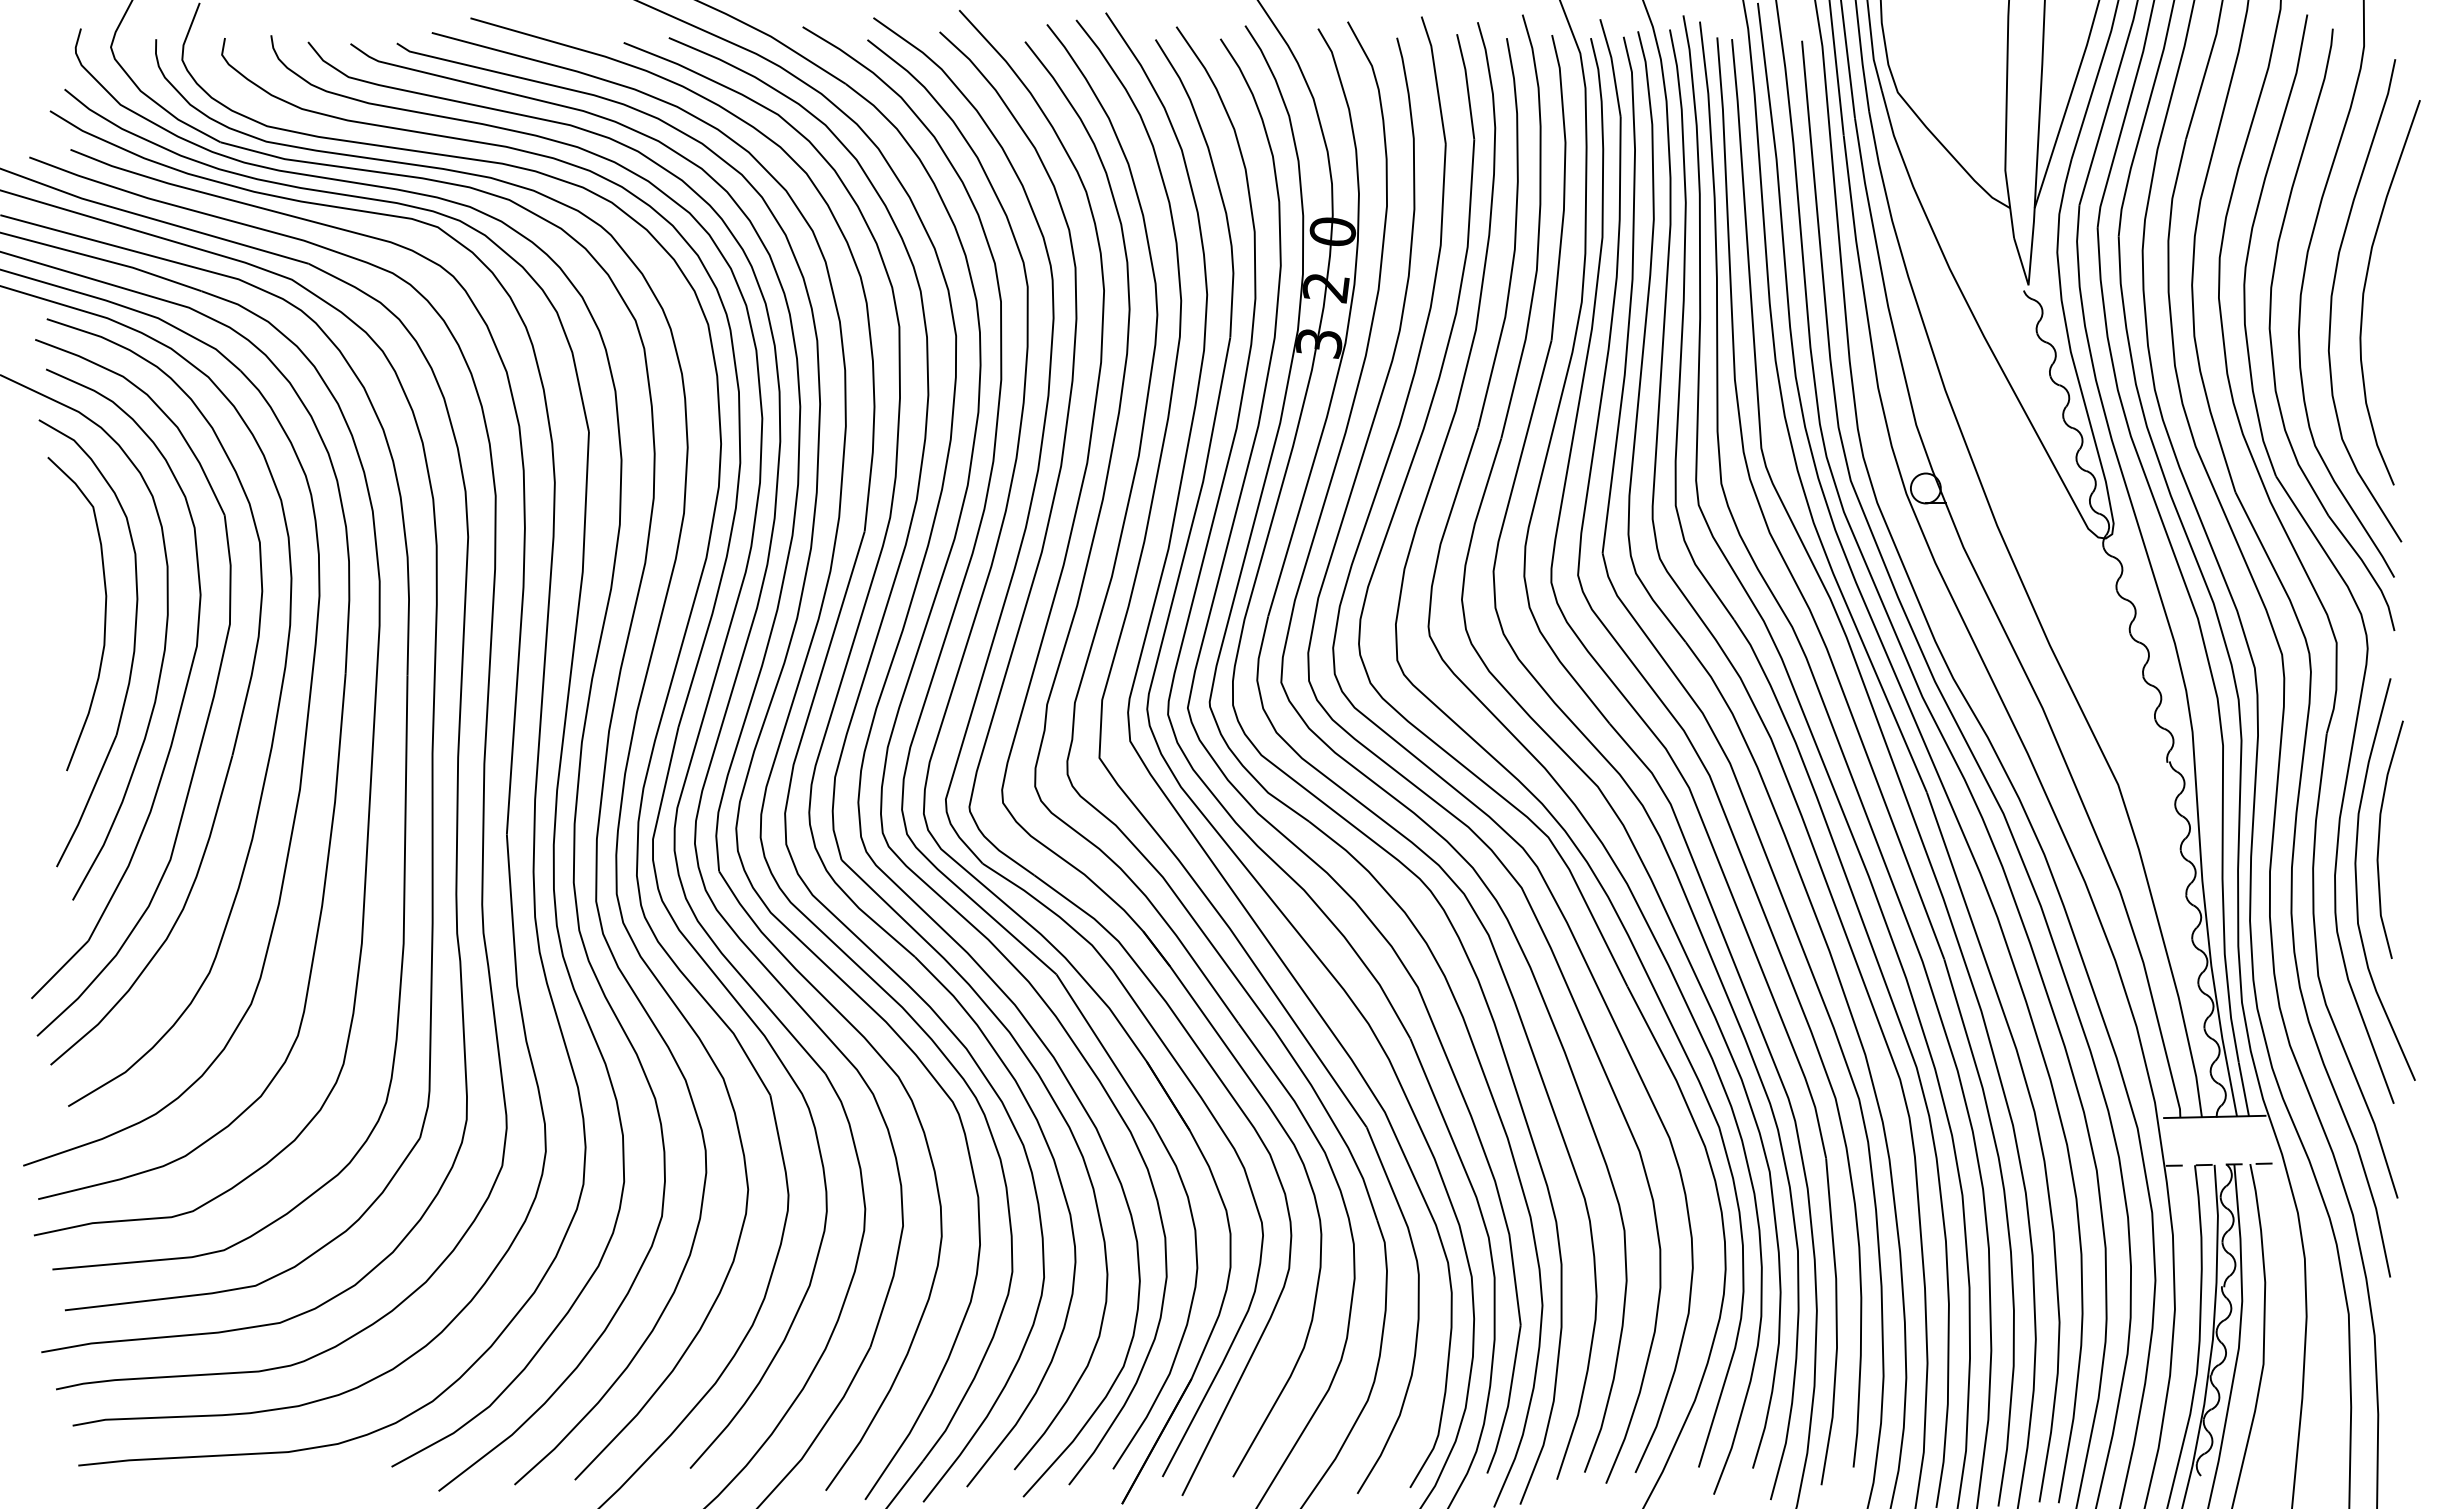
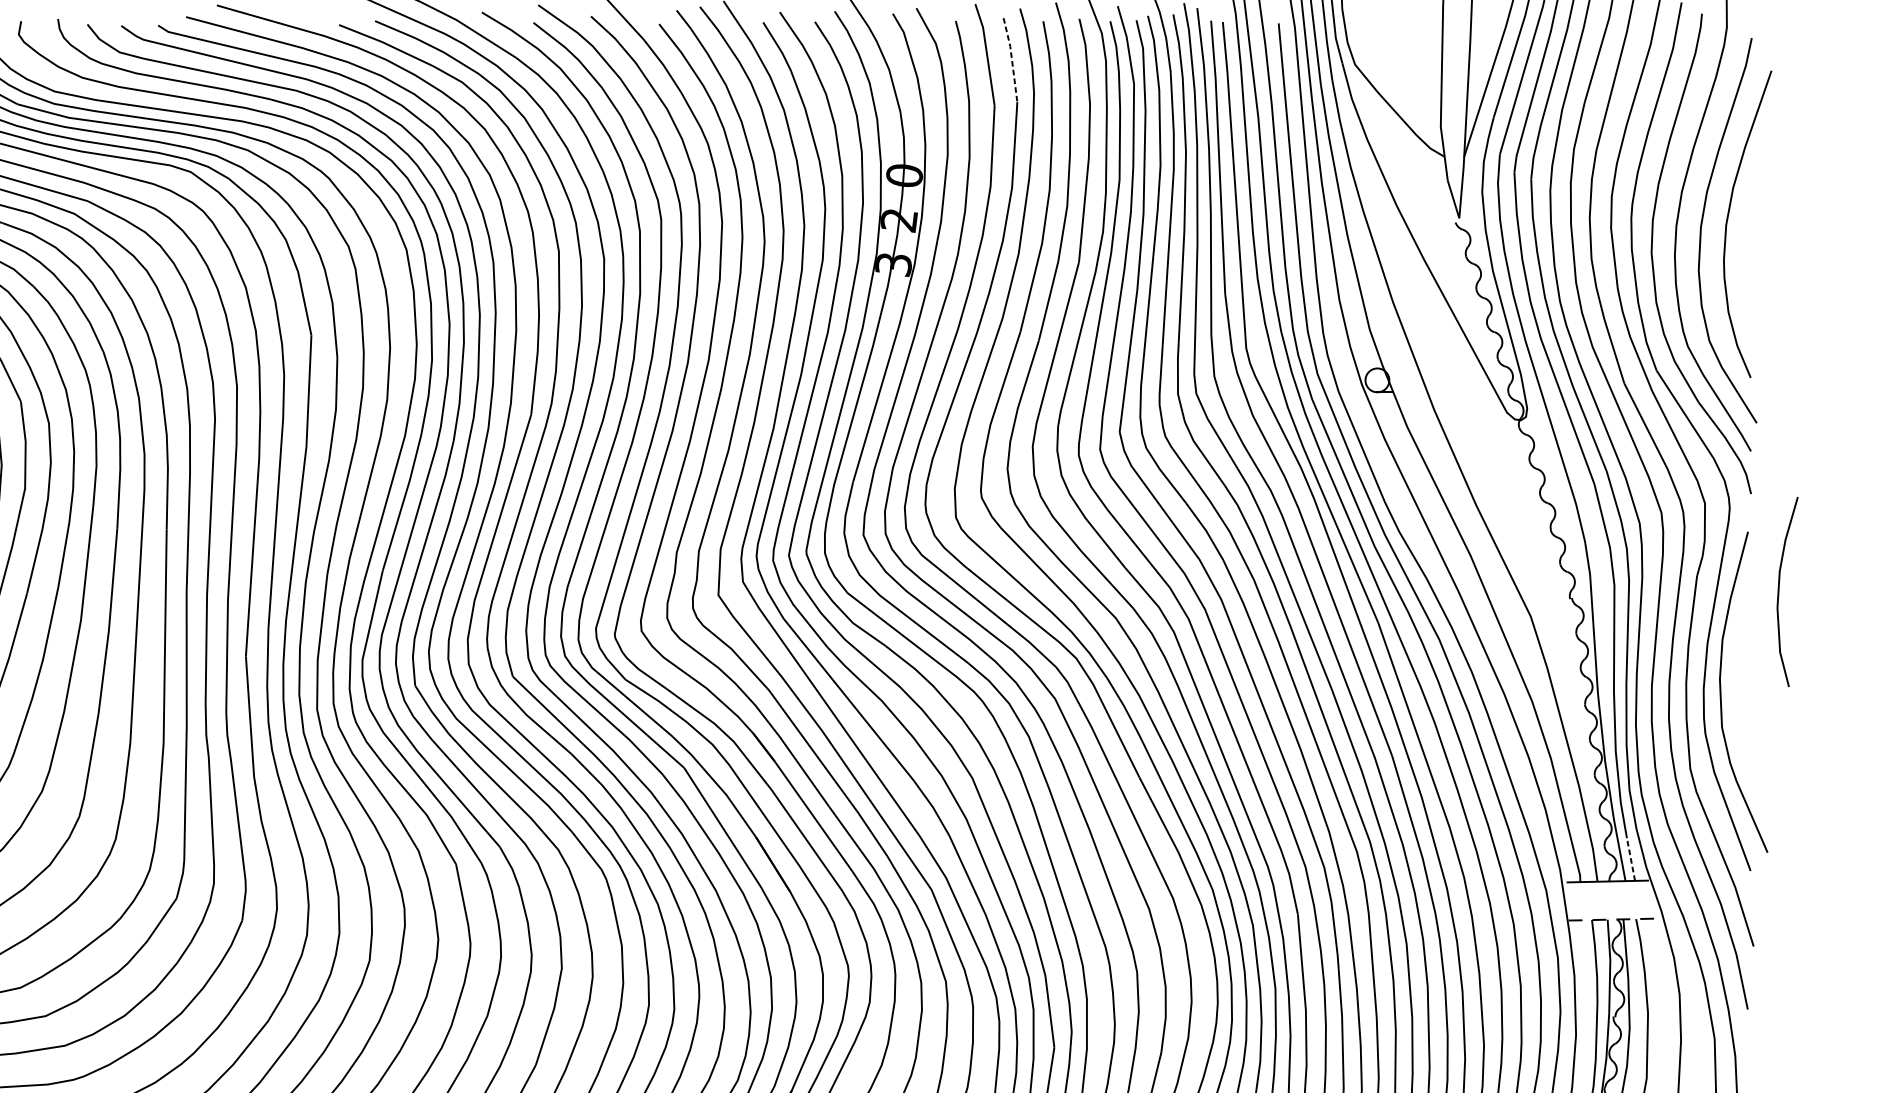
line: (1467, 86) -> (1011, 59), solid -> dashed
curve: (2379, 839) -> (1779, 591), moved
line: (2243, 1088) -> (1630, 858), solid -> dashed

